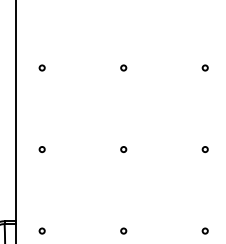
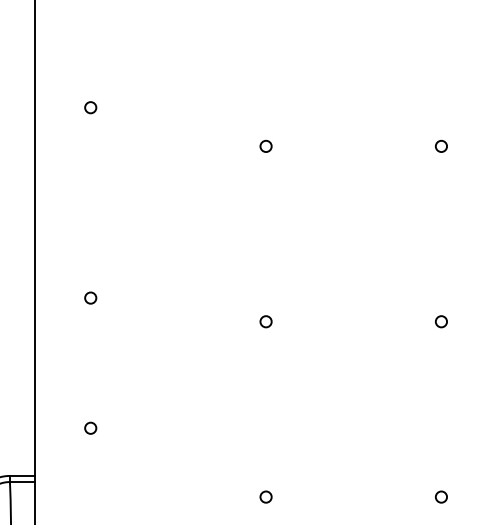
circle: (41, 67) -> (89, 106), moved
circle: (41, 149) -> (89, 297), moved
circle: (41, 230) -> (89, 427), moved

